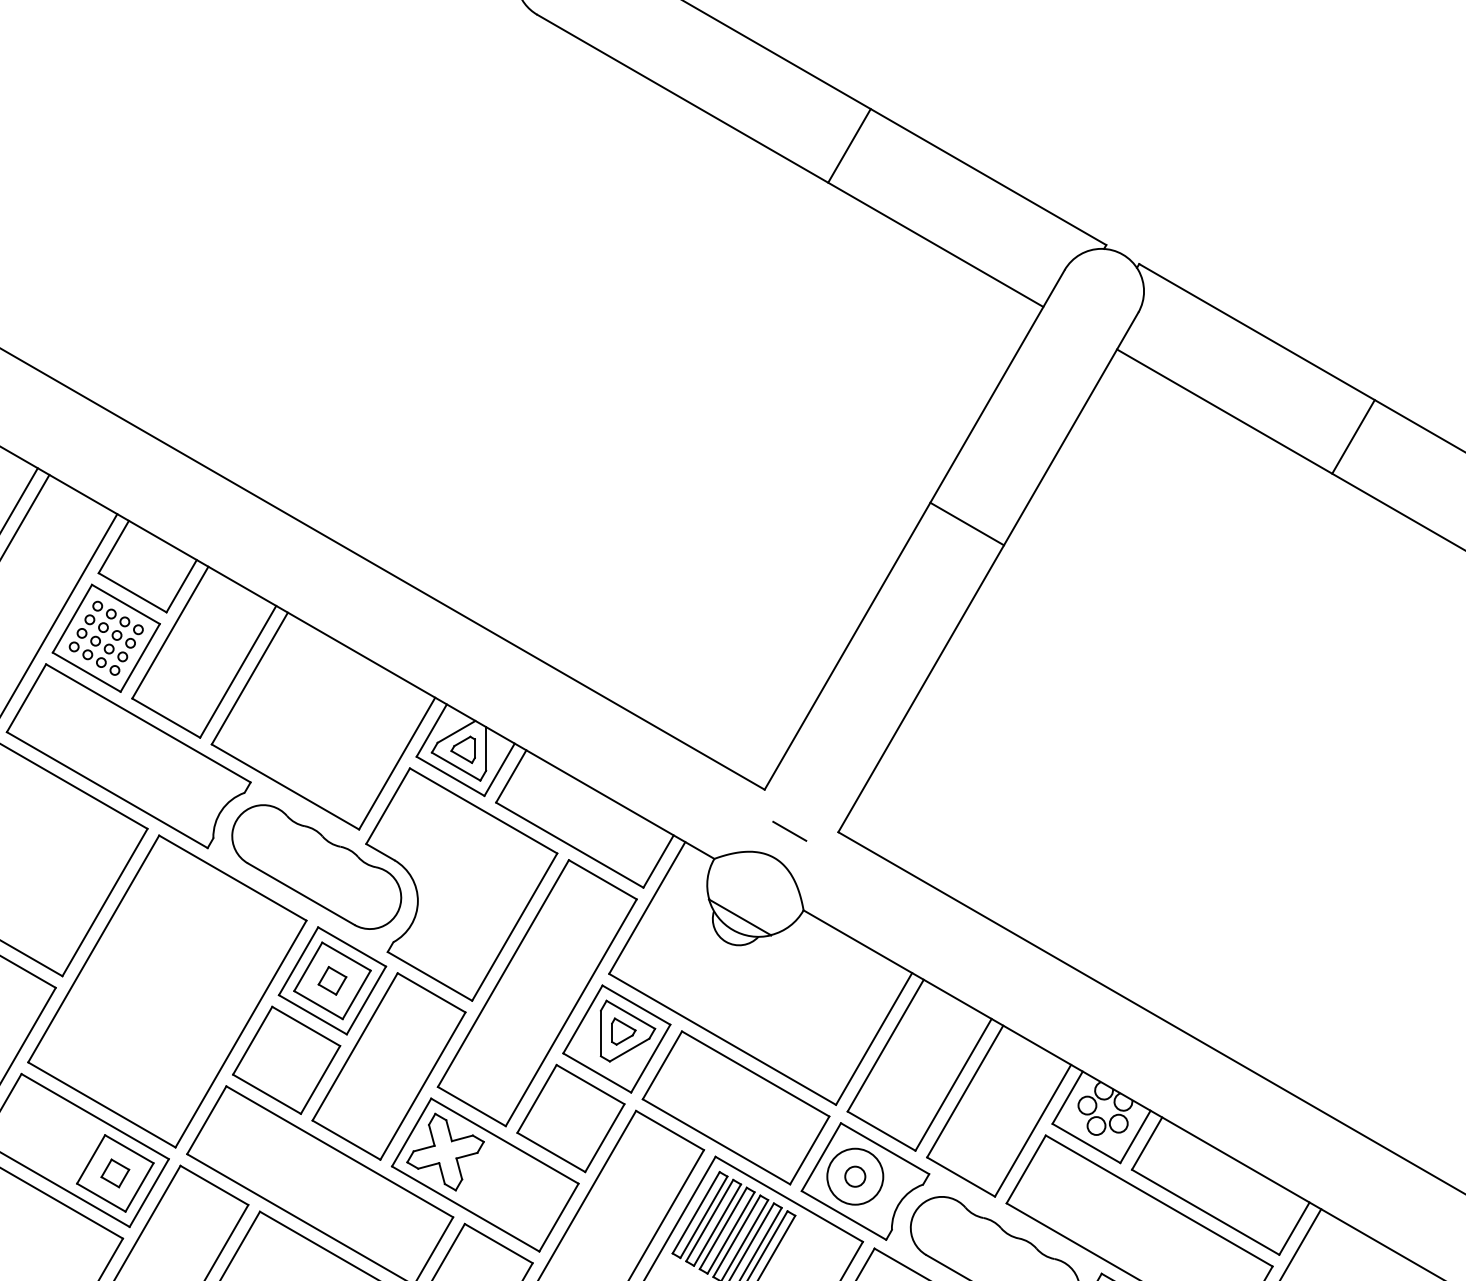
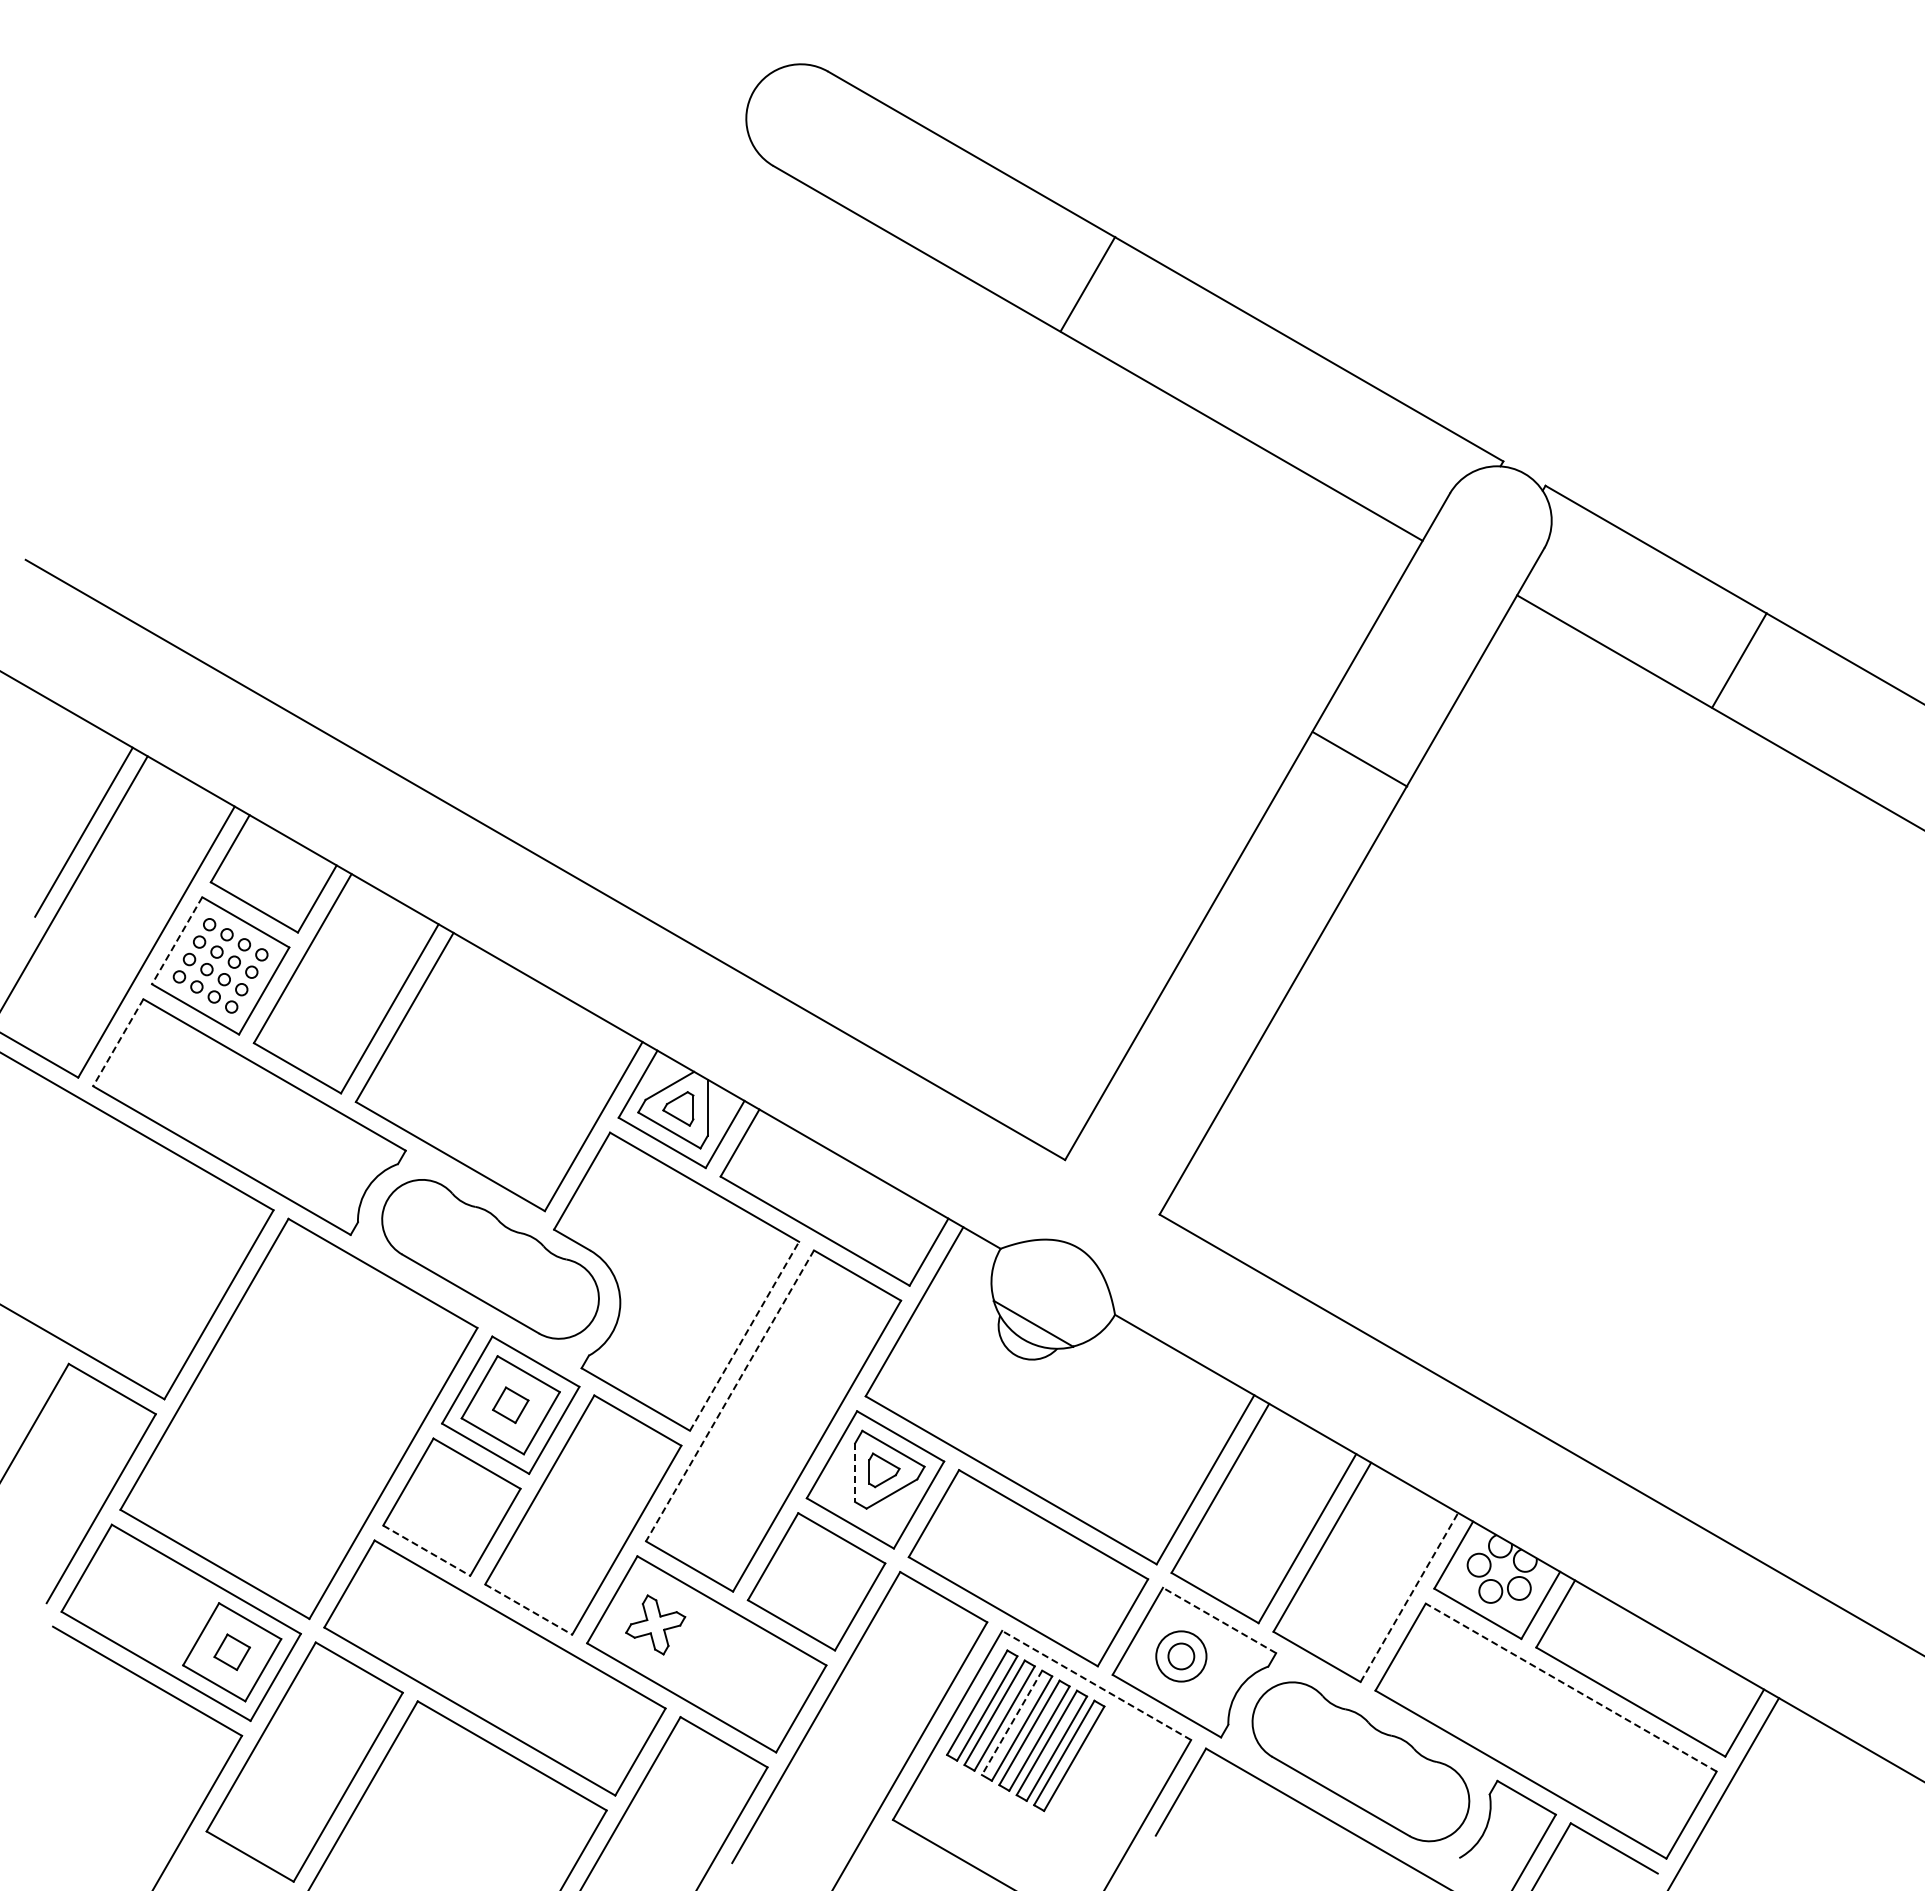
line: (849, 145) -> (1087, 283), moved
line: (1353, 436) -> (1739, 660), moved
line: (966, 523) -> (1359, 758), moved
line: (71, 619) -> (176, 941), solid -> dashed
line: (26, 698) -> (118, 1043), solid -> dashed
line: (789, 831) -> (1097, 1213), removed
line: (514, 926) -> (744, 1335), solid -> dashed
line: (503, 973) -> (730, 1395), solid -> dashed
line: (601, 1034) -> (855, 1473), solid -> dashed
line: (267, 1094) -> (427, 1550), solid -> dashed
line: (1033, 1130) -> (1409, 1597), solid -> dashed
line: (347, 1140) -> (529, 1609), solid -> dashed
line: (885, 1148) -> (1219, 1620), solid -> dashed
part: (445, 1151) -> (655, 1624), size x0.6
circle: (855, 1176) -> (1181, 1656), size x0.7
line: (789, 1199) -> (1096, 1685), solid -> dashed
line: (1159, 1200) -> (1571, 1687), solid -> dashed
line: (722, 1228) -> (1011, 1723), solid -> dashed

